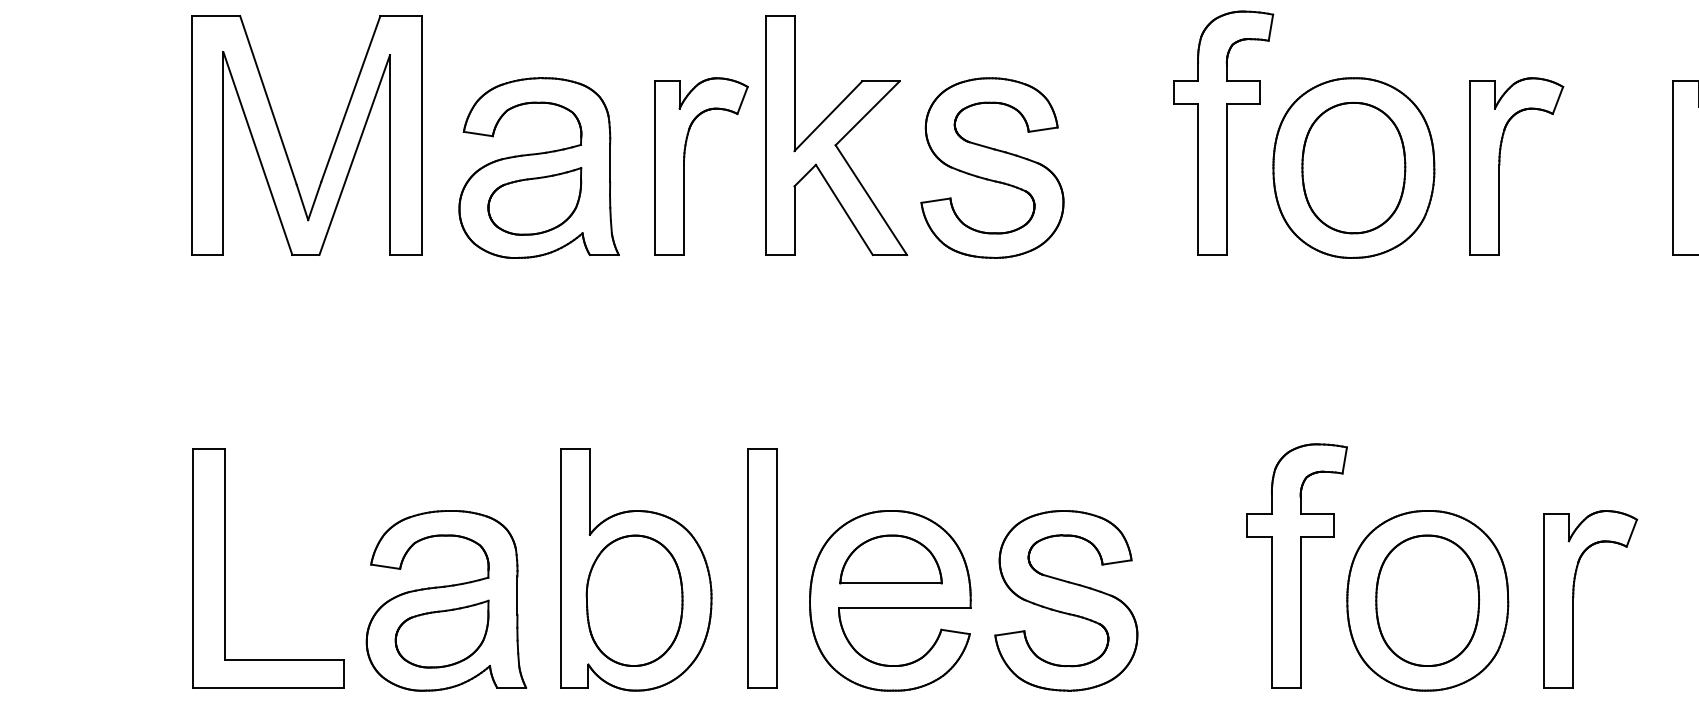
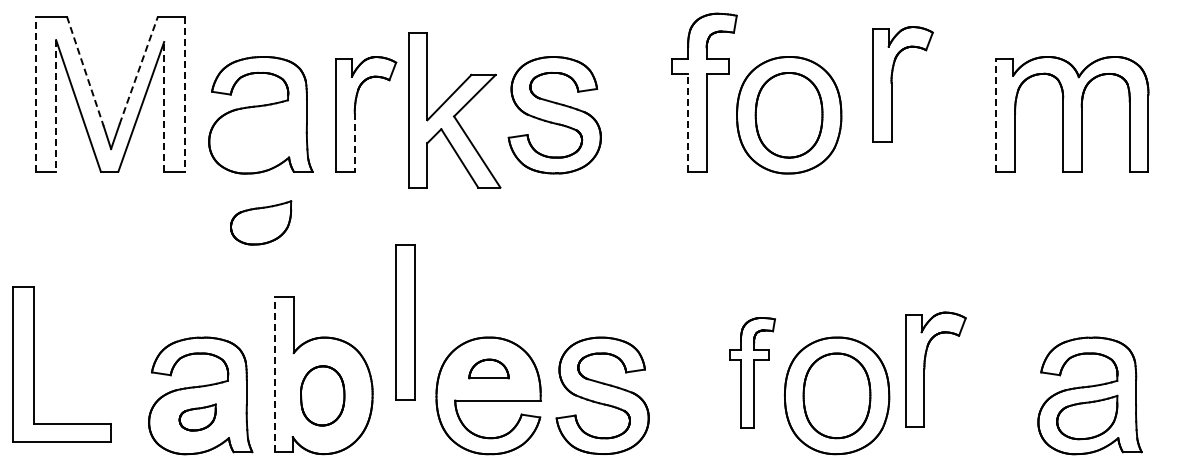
line: (350, 97) -> (138, 69), solid -> dashed
line: (268, 100) -> (85, 71), solid -> dashed
line: (191, 134) -> (35, 93), solid -> dashed
line: (421, 136) -> (184, 94), solid -> dashed
part: (836, 136) -> (454, 110), moved
line: (223, 153) -> (56, 105), solid -> dashed
line: (390, 154) -> (164, 106), solid -> dashed
part: (1500, 166) -> (892, 84), moved
line: (1673, 166) -> (996, 114), solid -> dashed
line: (1198, 179) -> (688, 122), solid -> dashed
part: (535, 200) -> (261, 222), moved
line: (683, 210) -> (354, 142), solid -> dashed
part: (890, 558) -> (488, 368), size x0.6
part: (1297, 564) -> (752, 372), size x0.7
part: (225, 567) -> (34, 364), moved
line: (560, 567) -> (274, 374), solid -> dashed
part: (762, 567) -> (405, 322), moved
part: (1574, 598) -> (925, 369), moved
part: (634, 600) -> (322, 395), size x0.7
part: (441, 634) -> (197, 417), size x0.6

